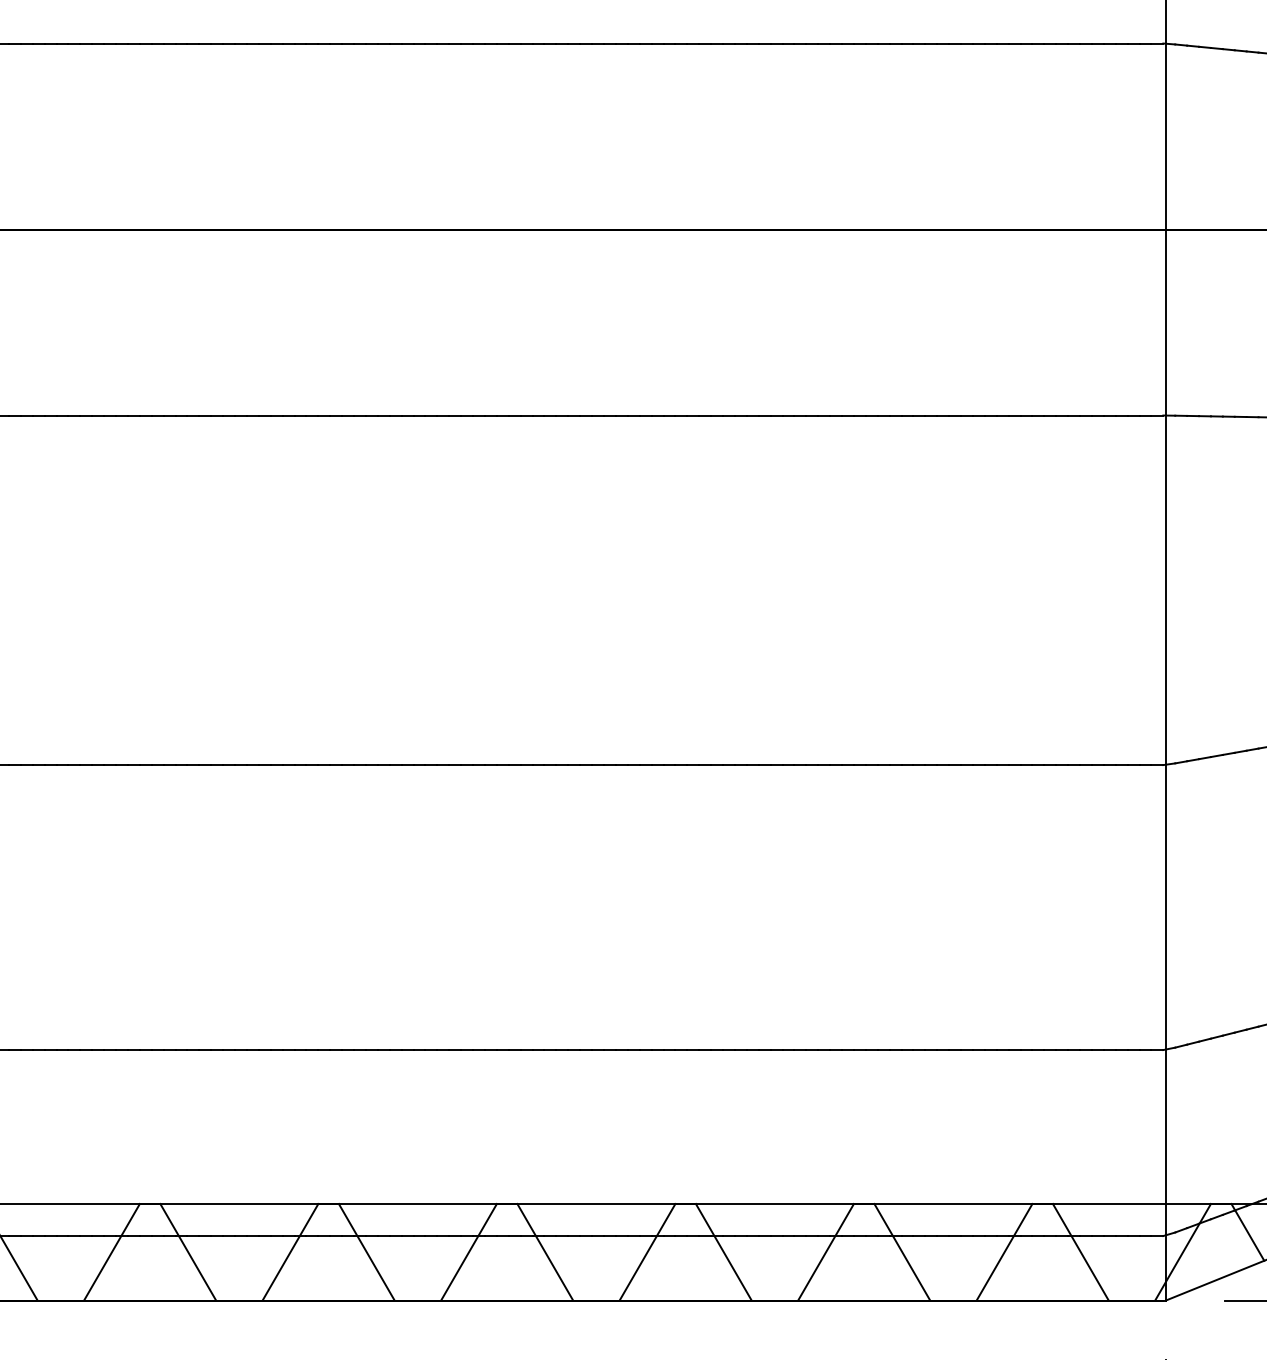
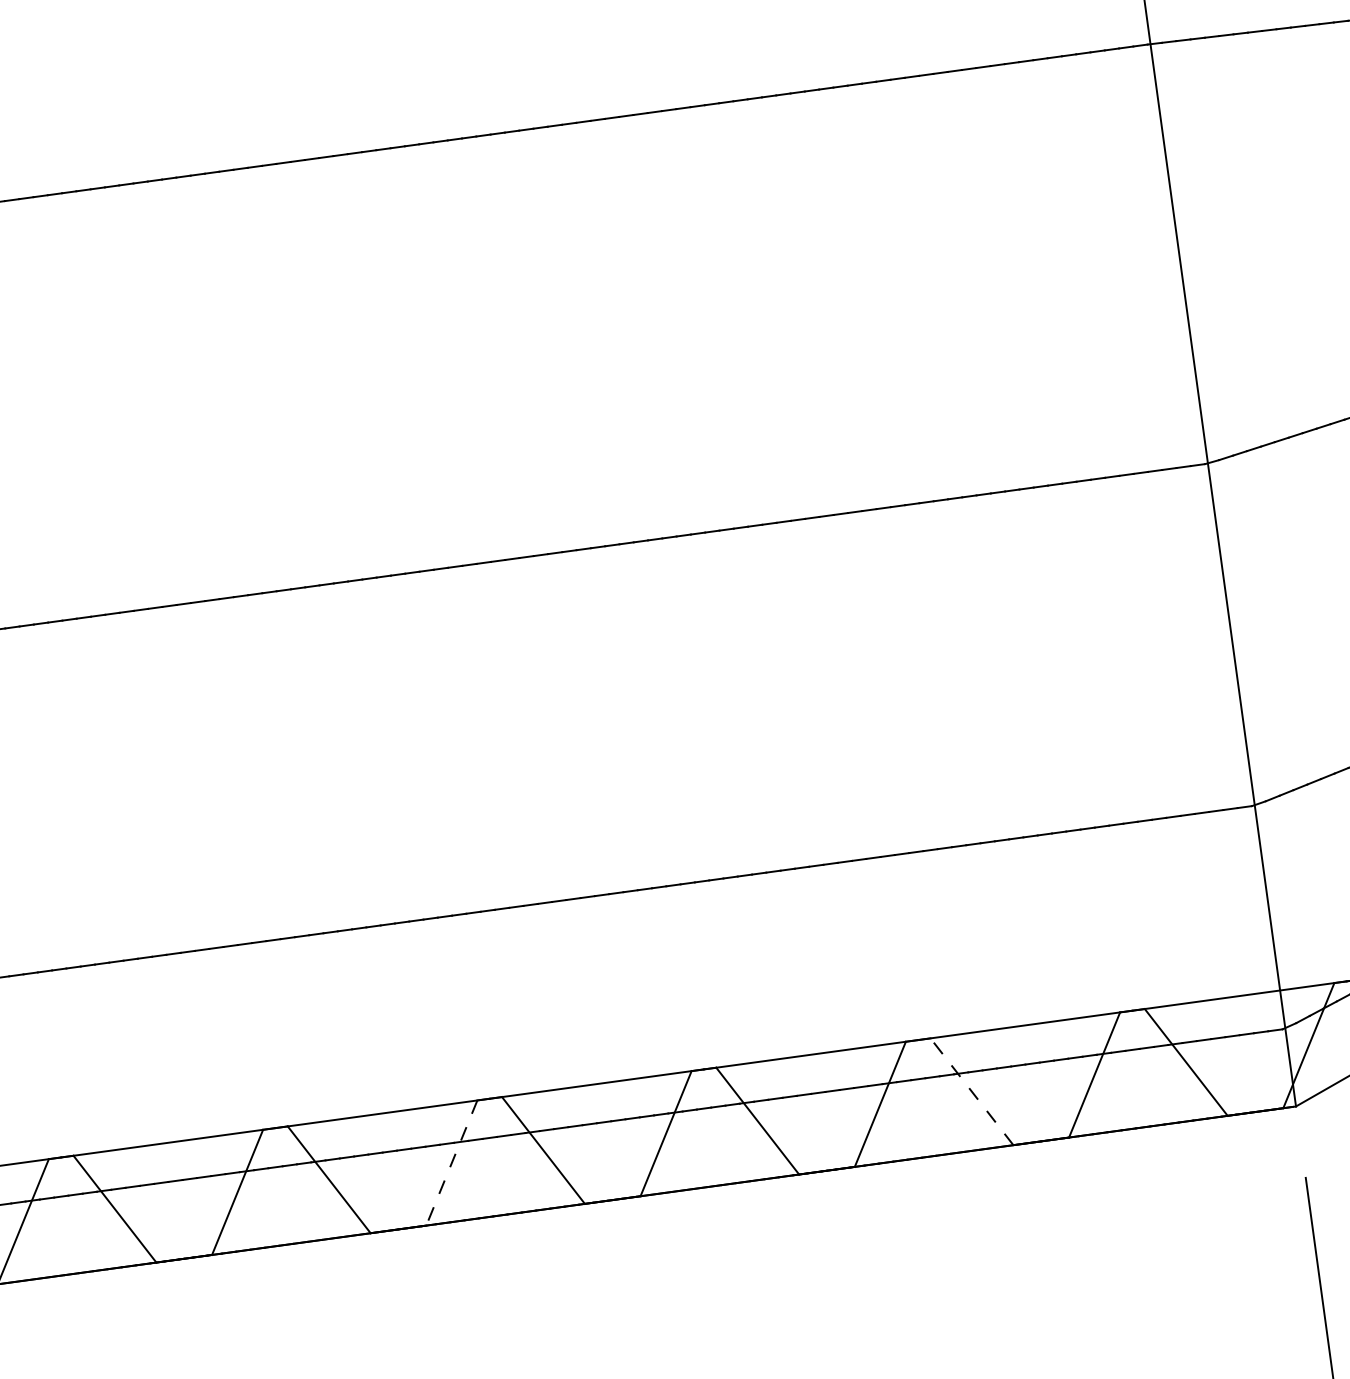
line: (468, 1252) -> (451, 1163), solid -> dashed
line: (902, 1252) -> (972, 1091), solid -> dashed

